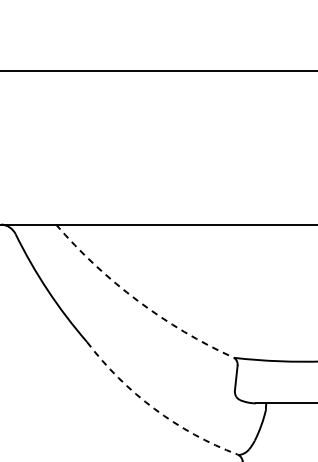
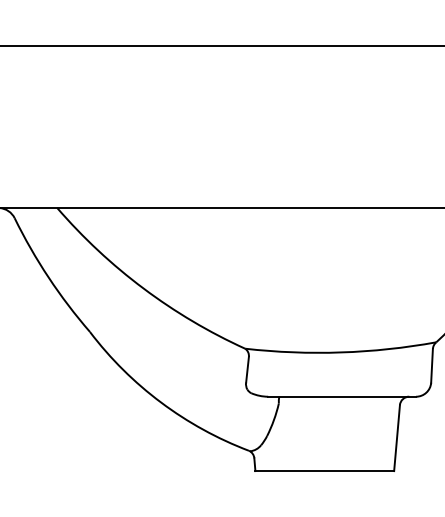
arc: (137, 300) -> (143, 288), dashed -> solid
arc: (154, 408) -> (161, 402), dashed -> solid

